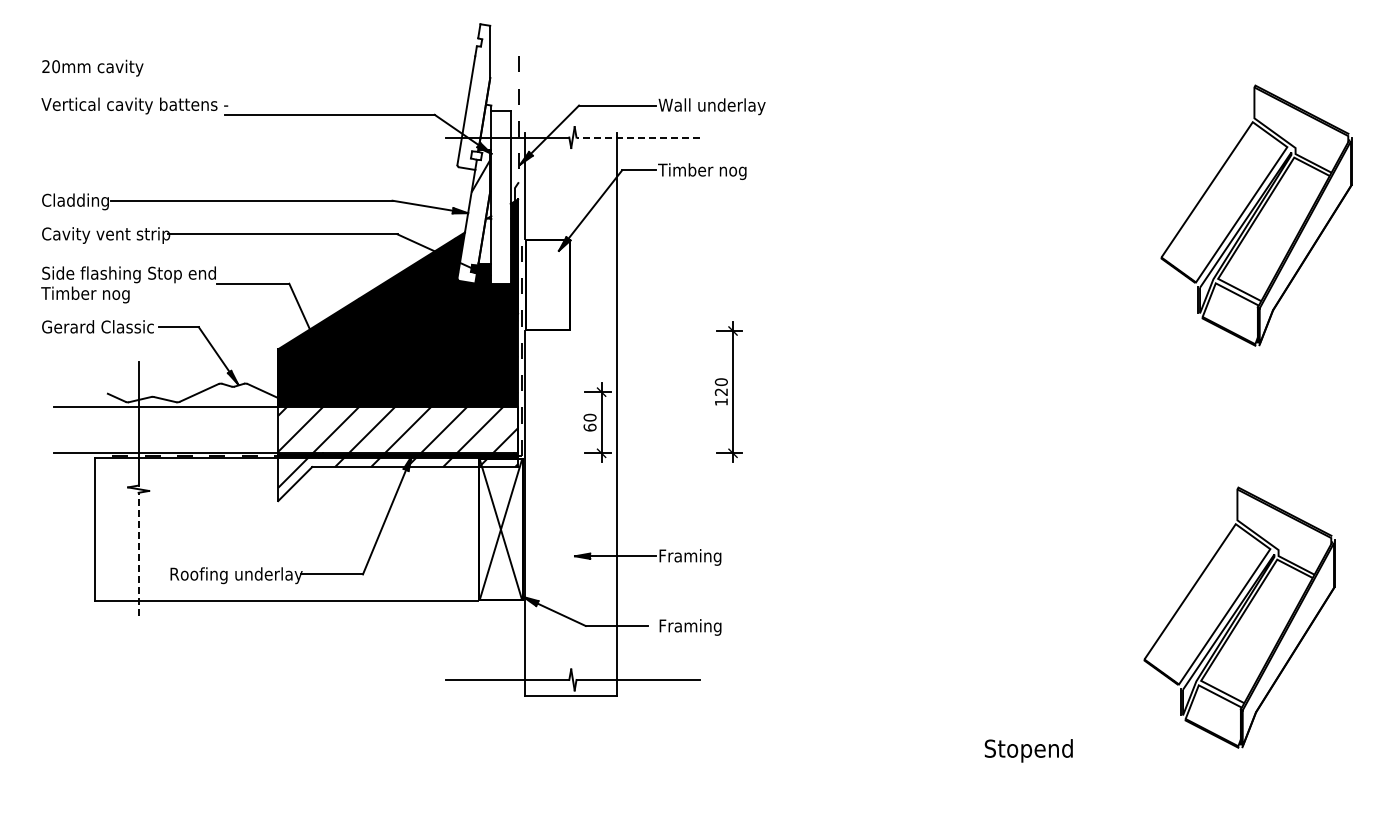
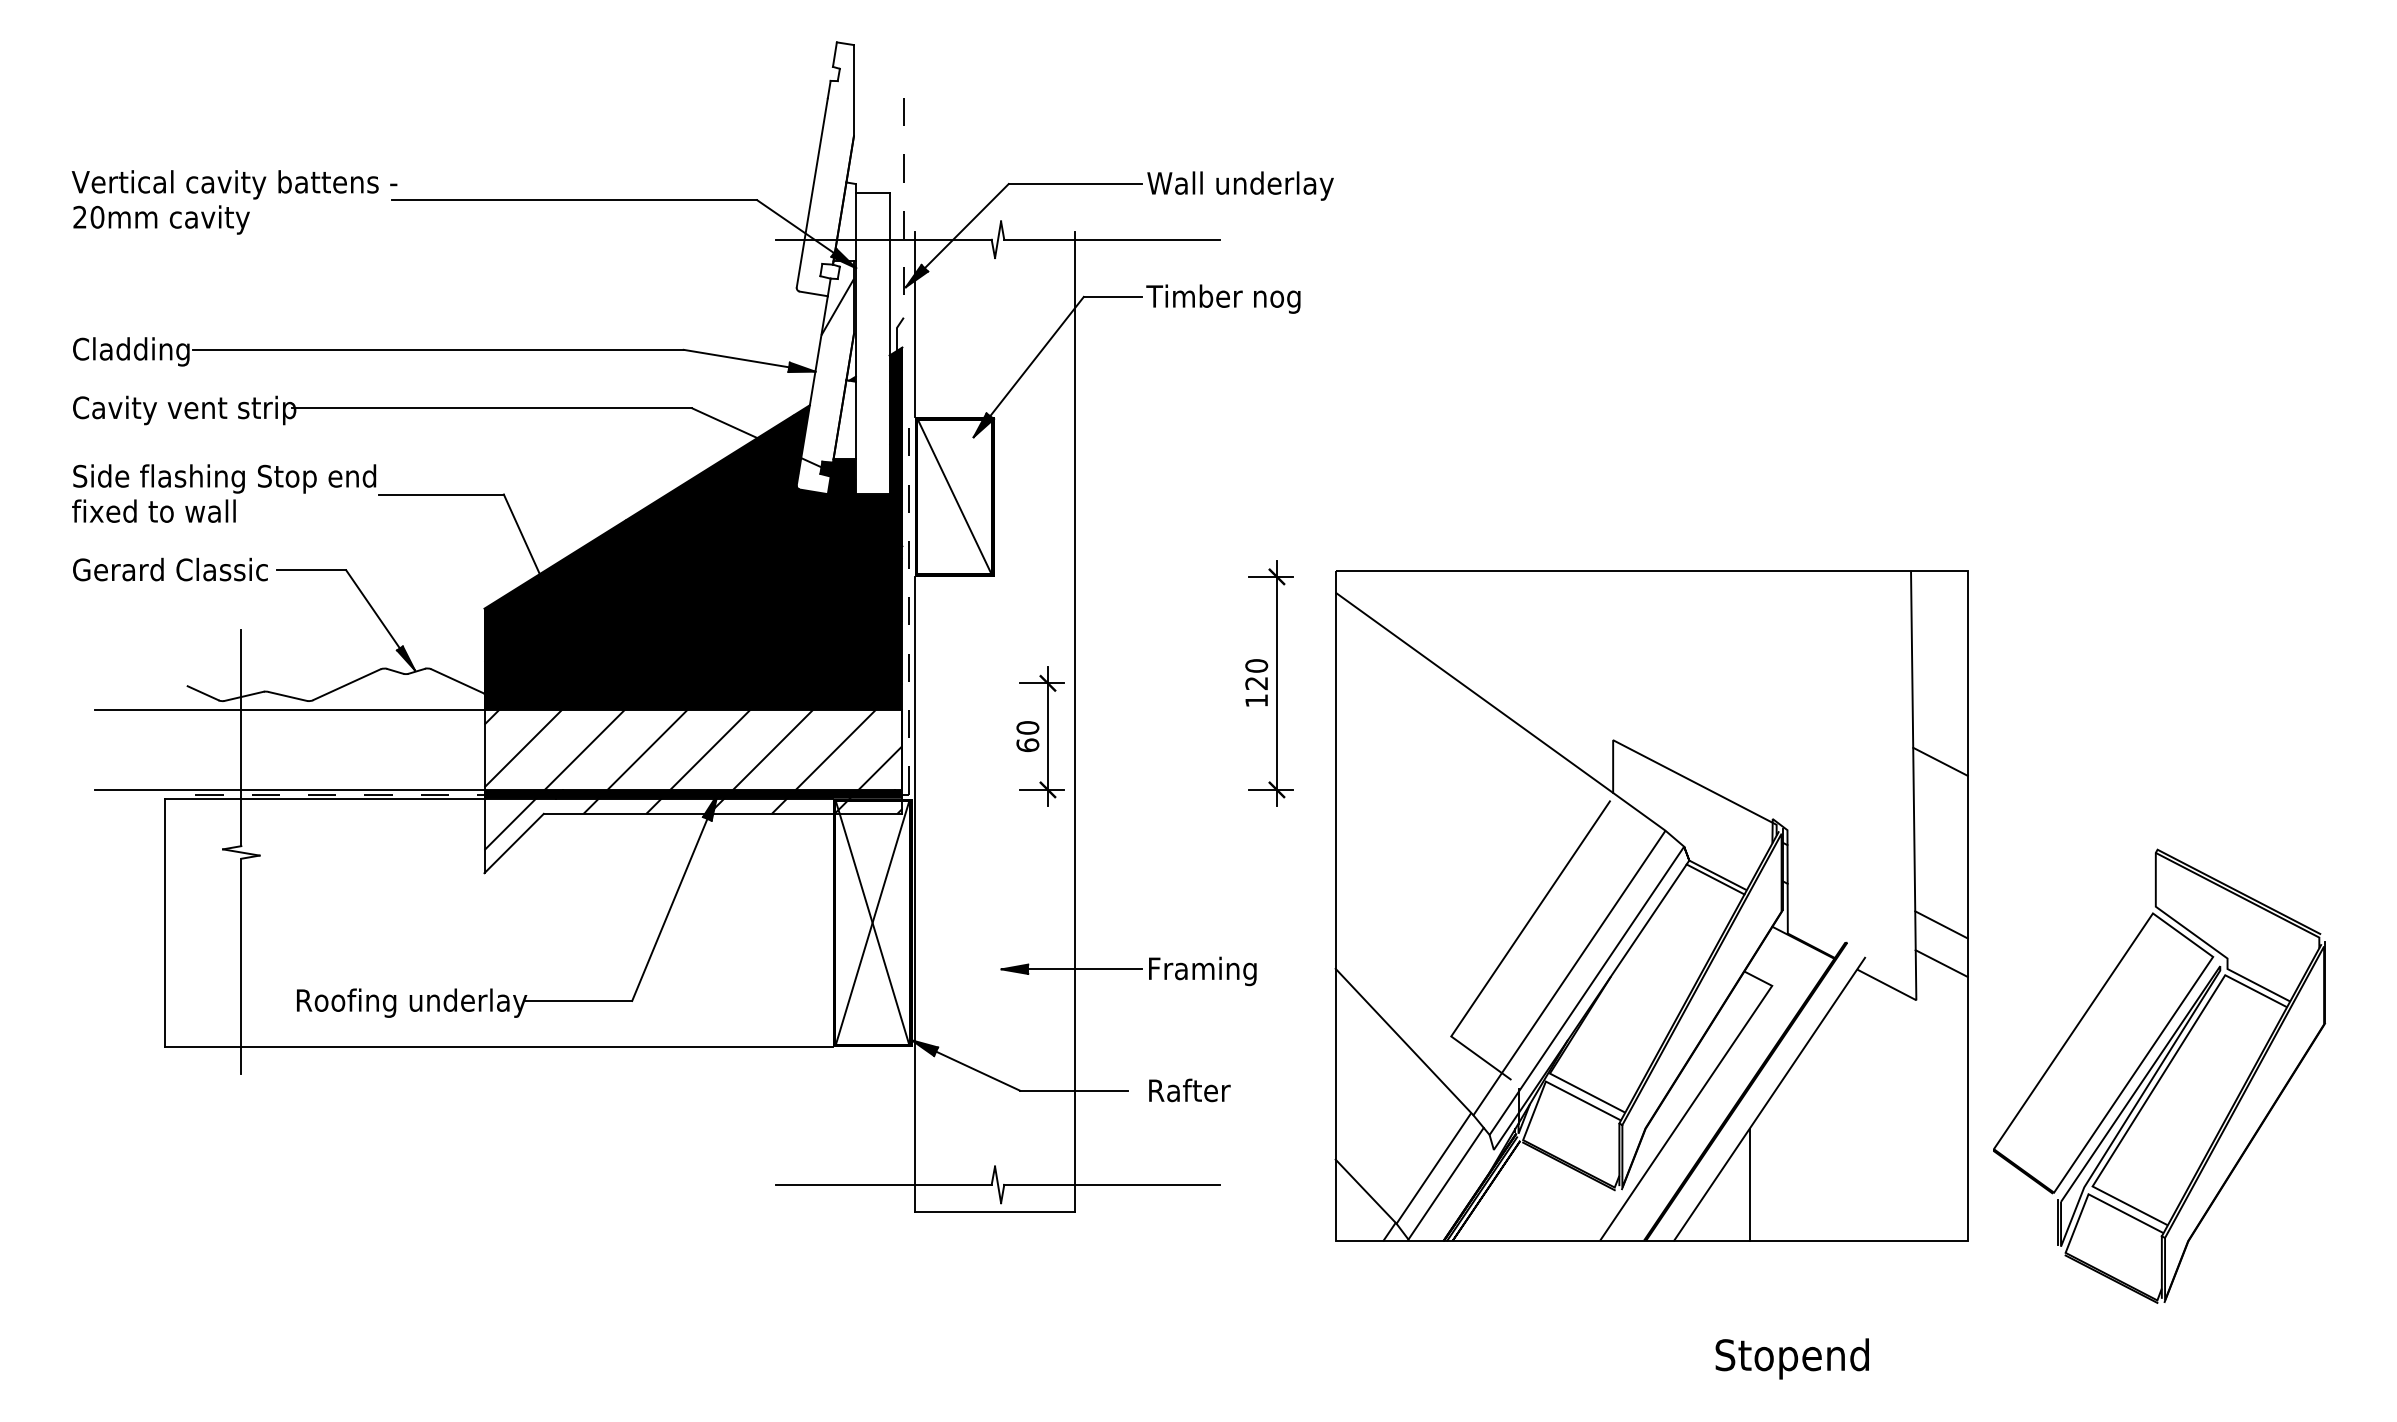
text: (92, 67) -> (160, 218), moved
line: (638, 137) -> (1112, 239), dashed -> solid
part: (1256, 215) -> (2189, 375), removed
line: (547, 284) -> (953, 495), added
text: (88, 294) -> (153, 513), Timber nog -> fixed to wall
part: (947, 520) -> (1650, 907), added
line: (138, 554) -> (241, 966), dashed -> solid
text: (691, 627) -> (1204, 1093), Framing -> Rafter
text: (1028, 750) -> (1791, 1358), moved

